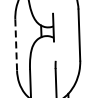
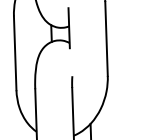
line: (16, 45) -> (15, 54), dashed -> solid

